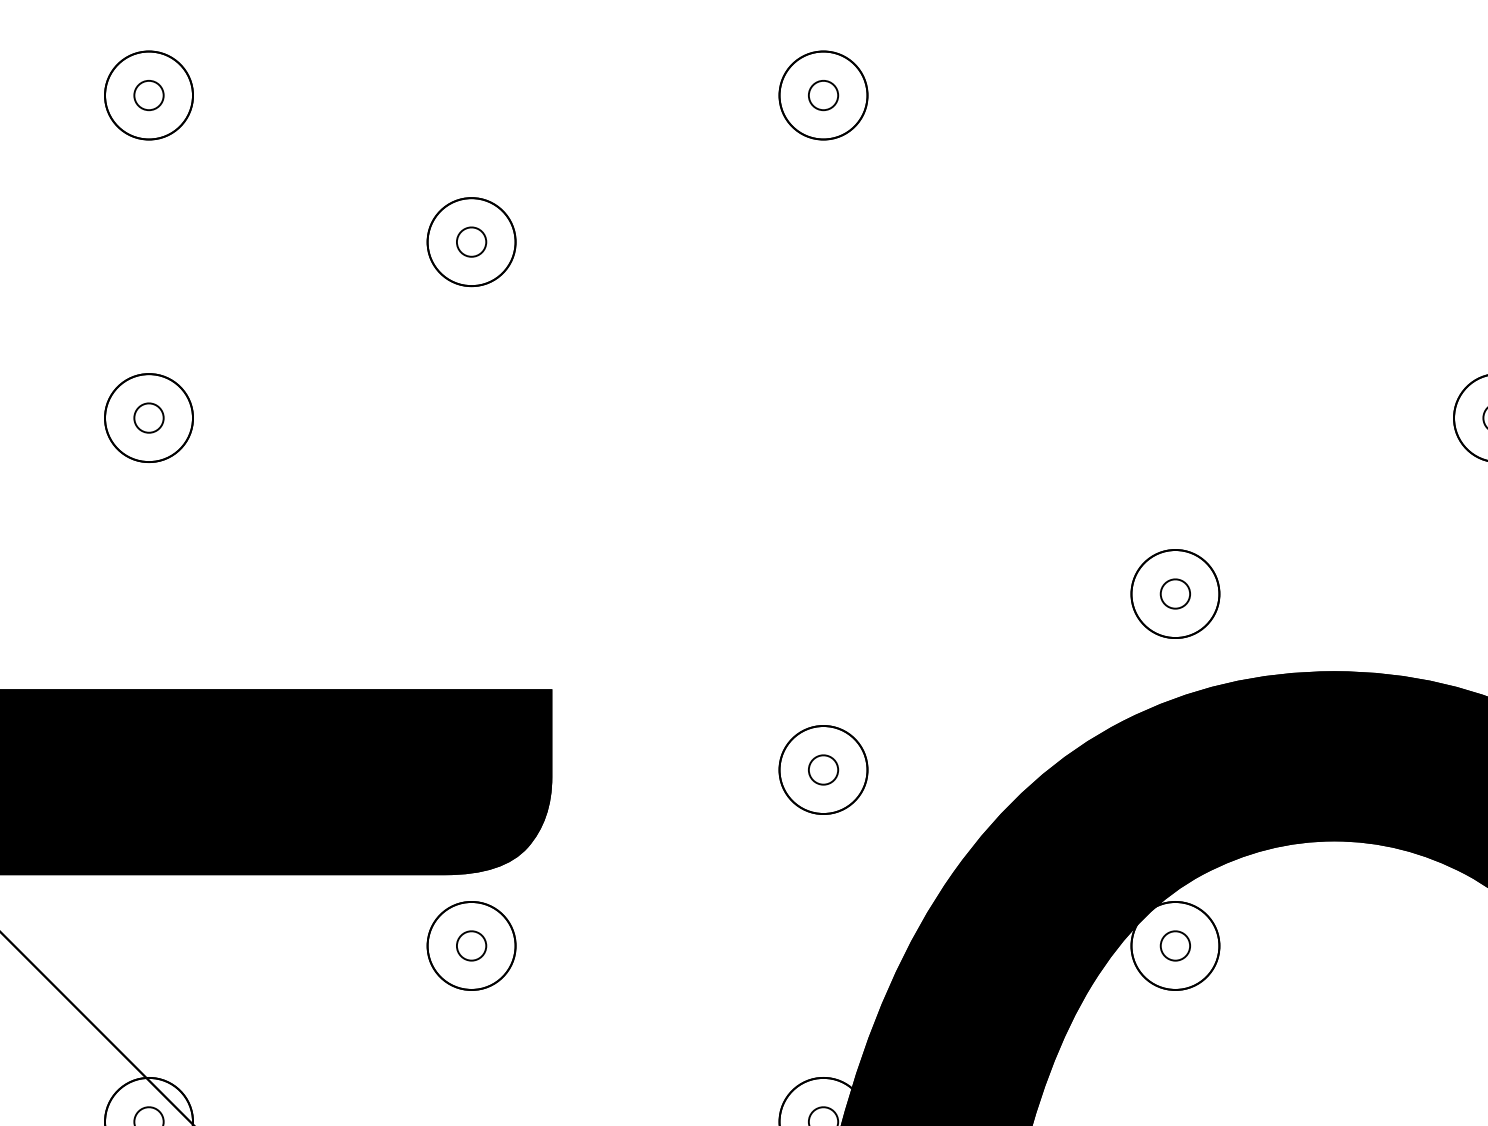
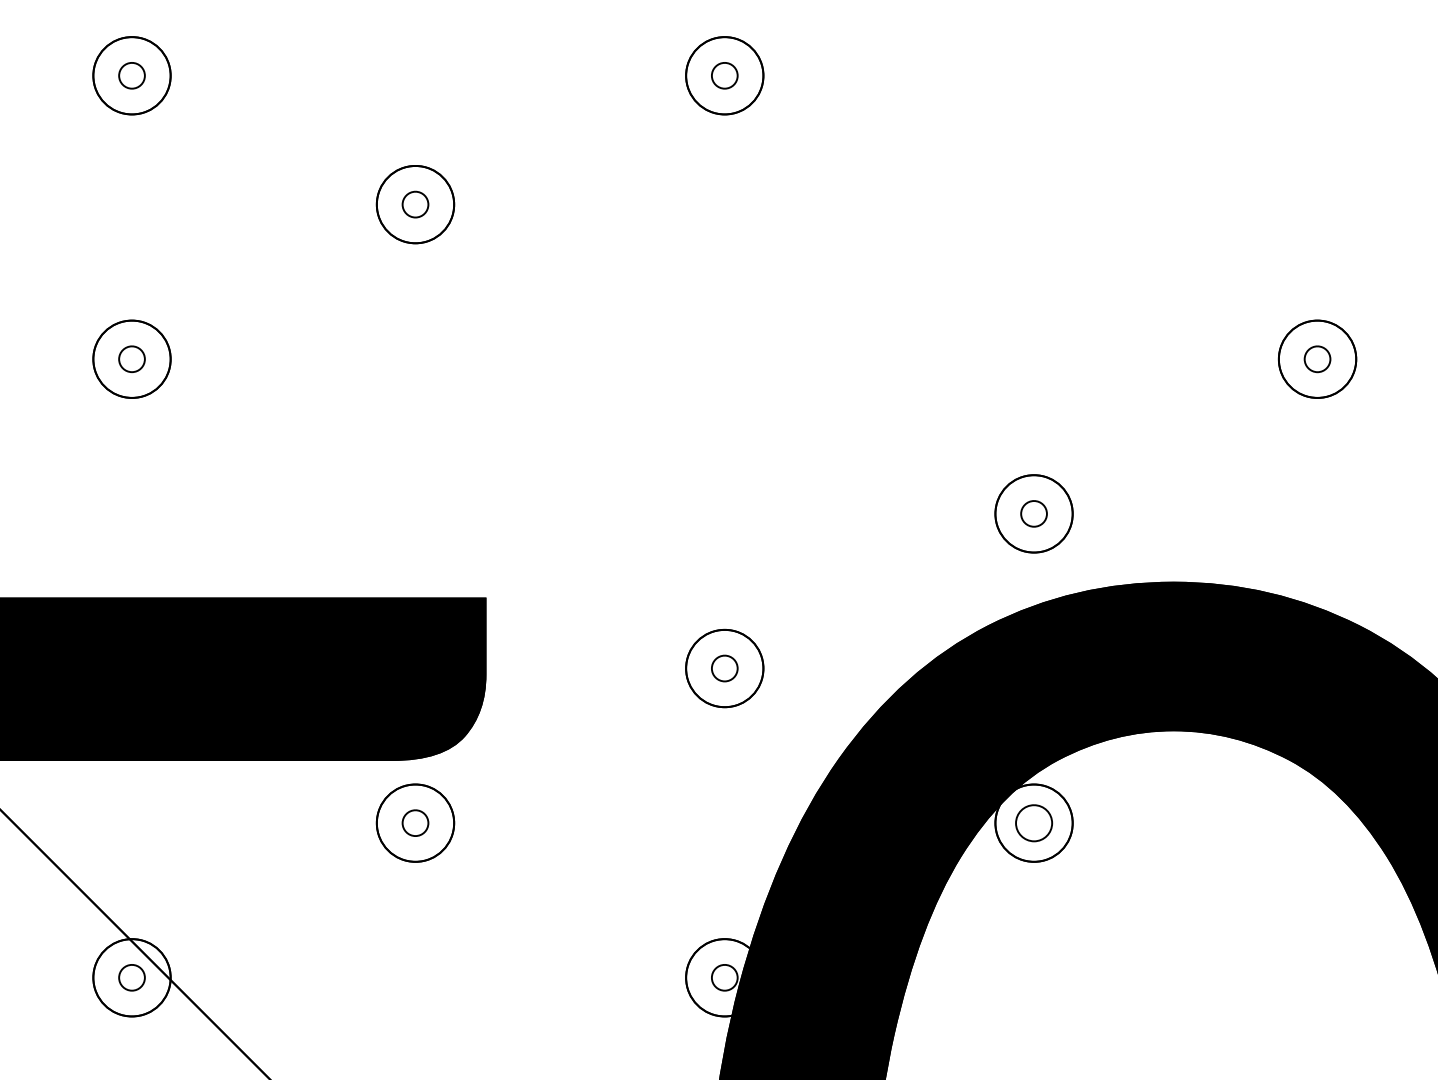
part: (1174, 945) -> (1033, 822), size x1.4

